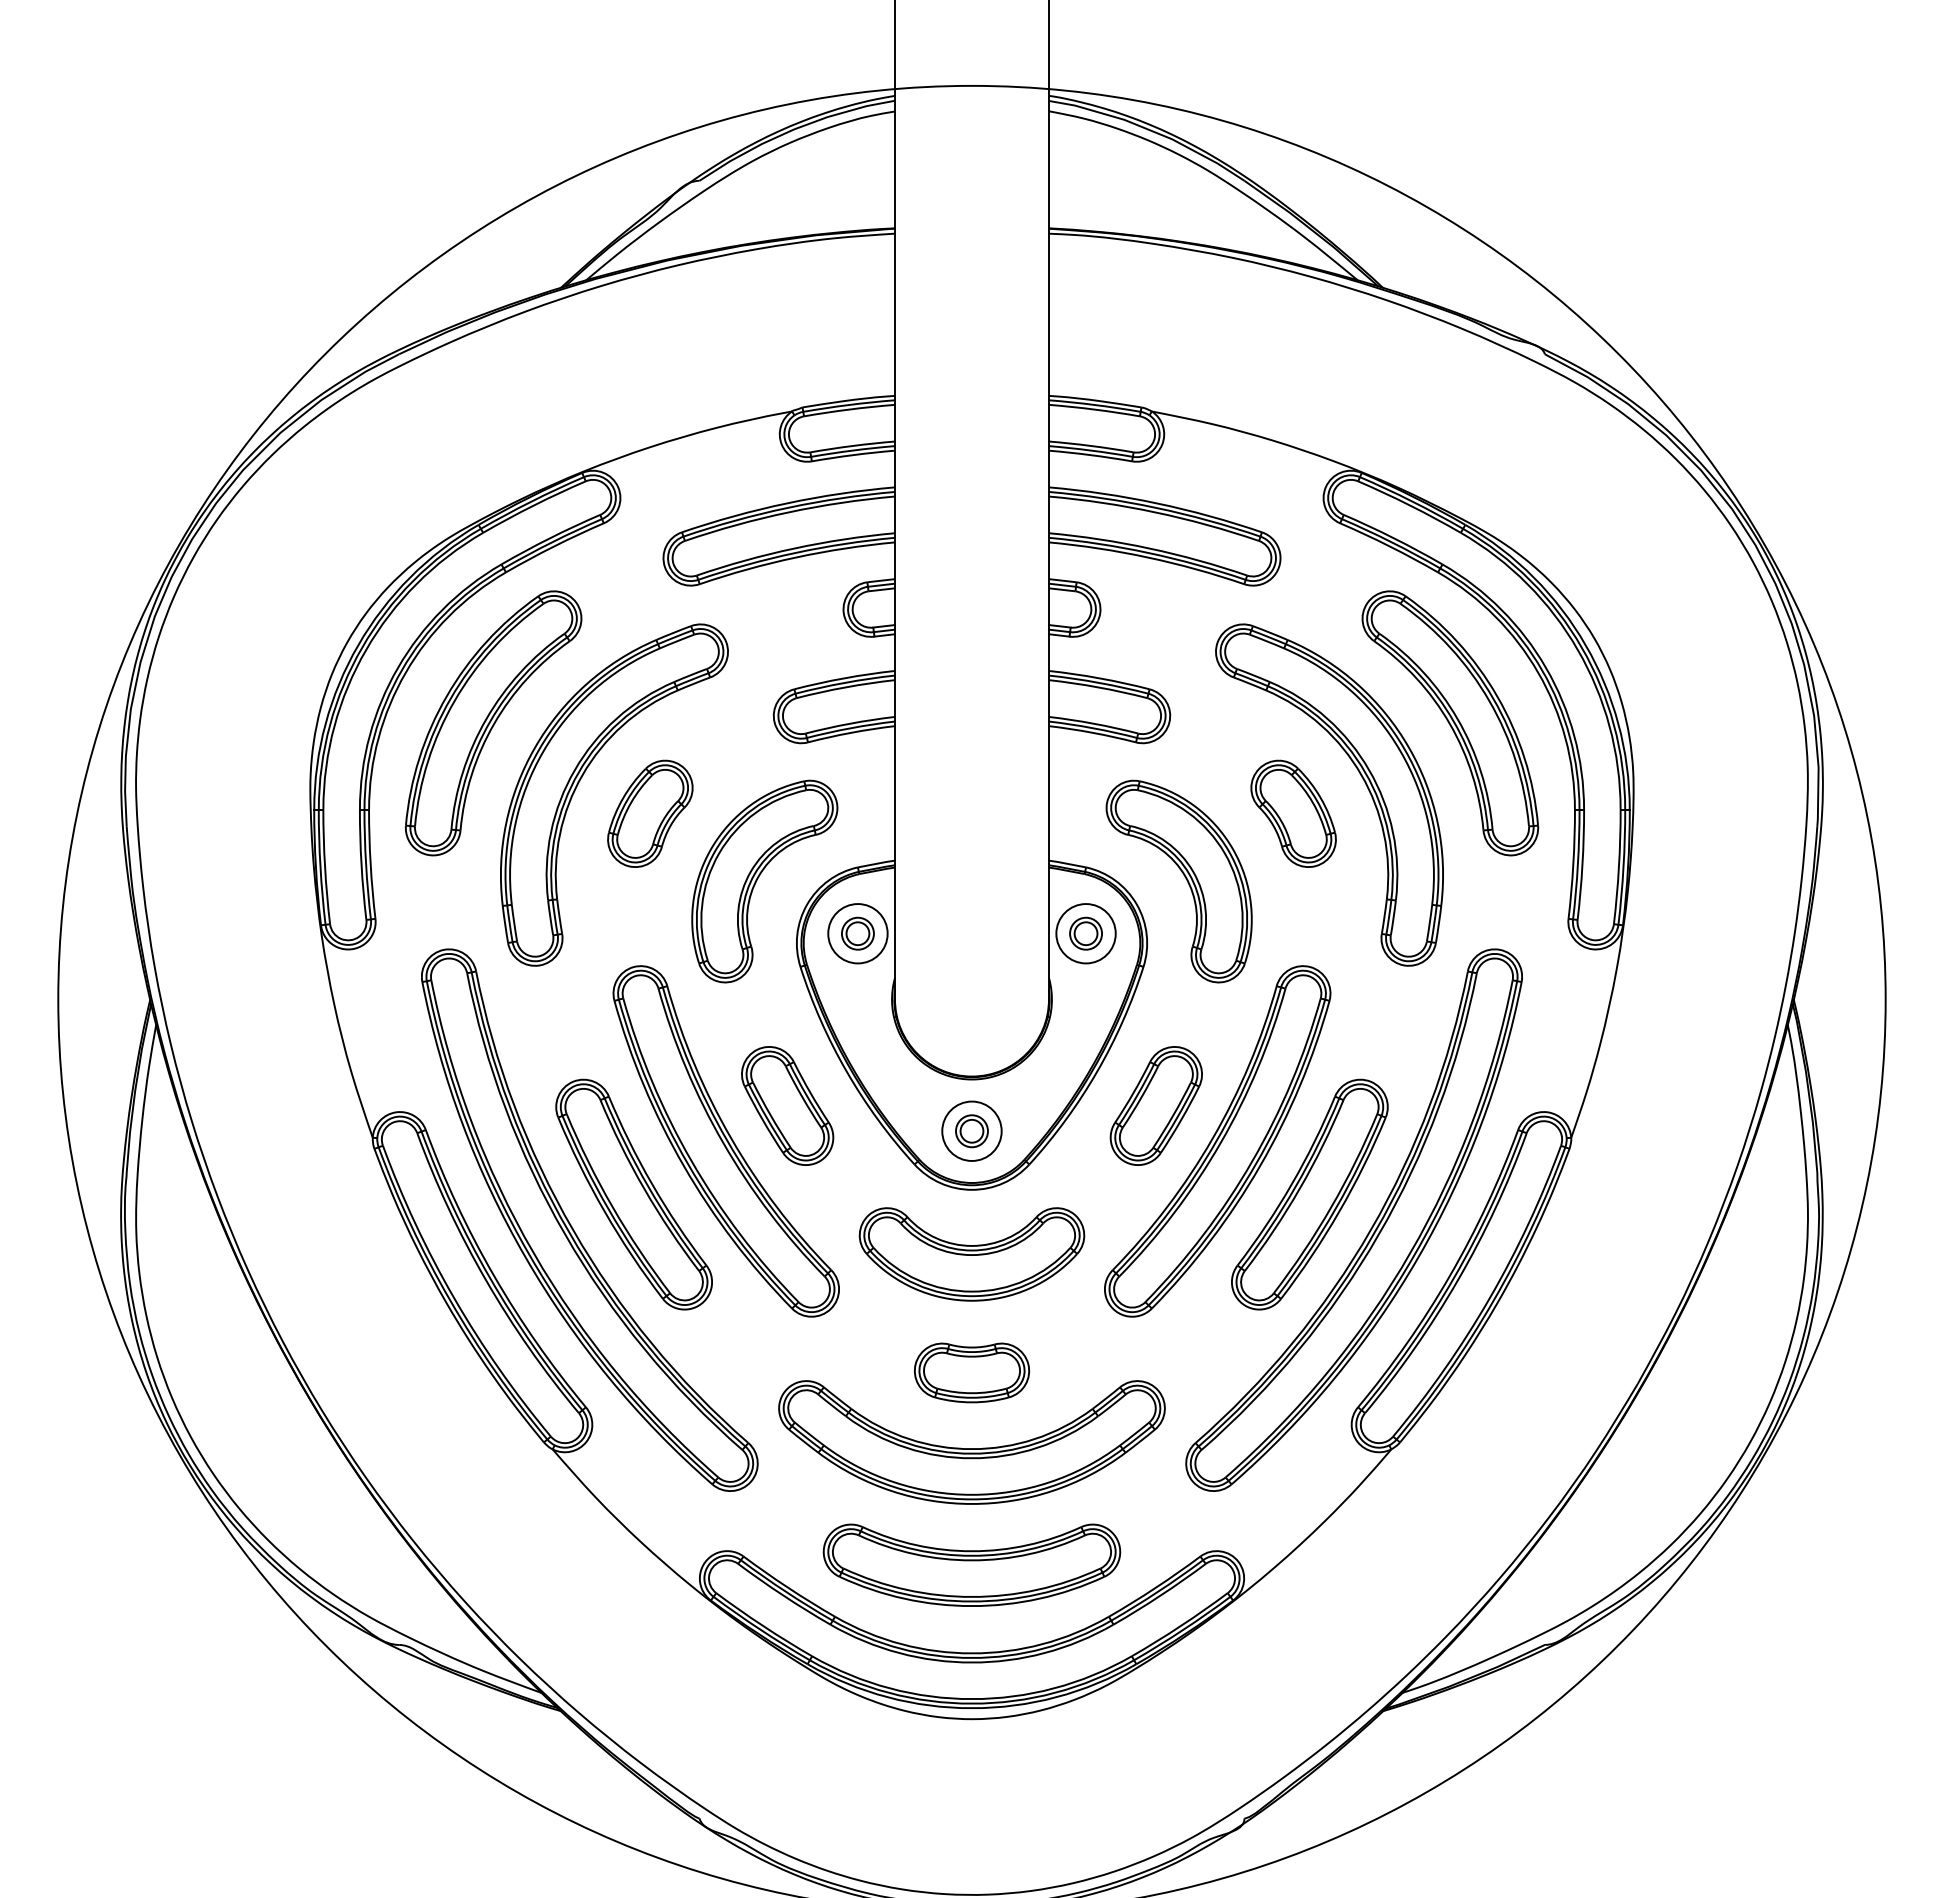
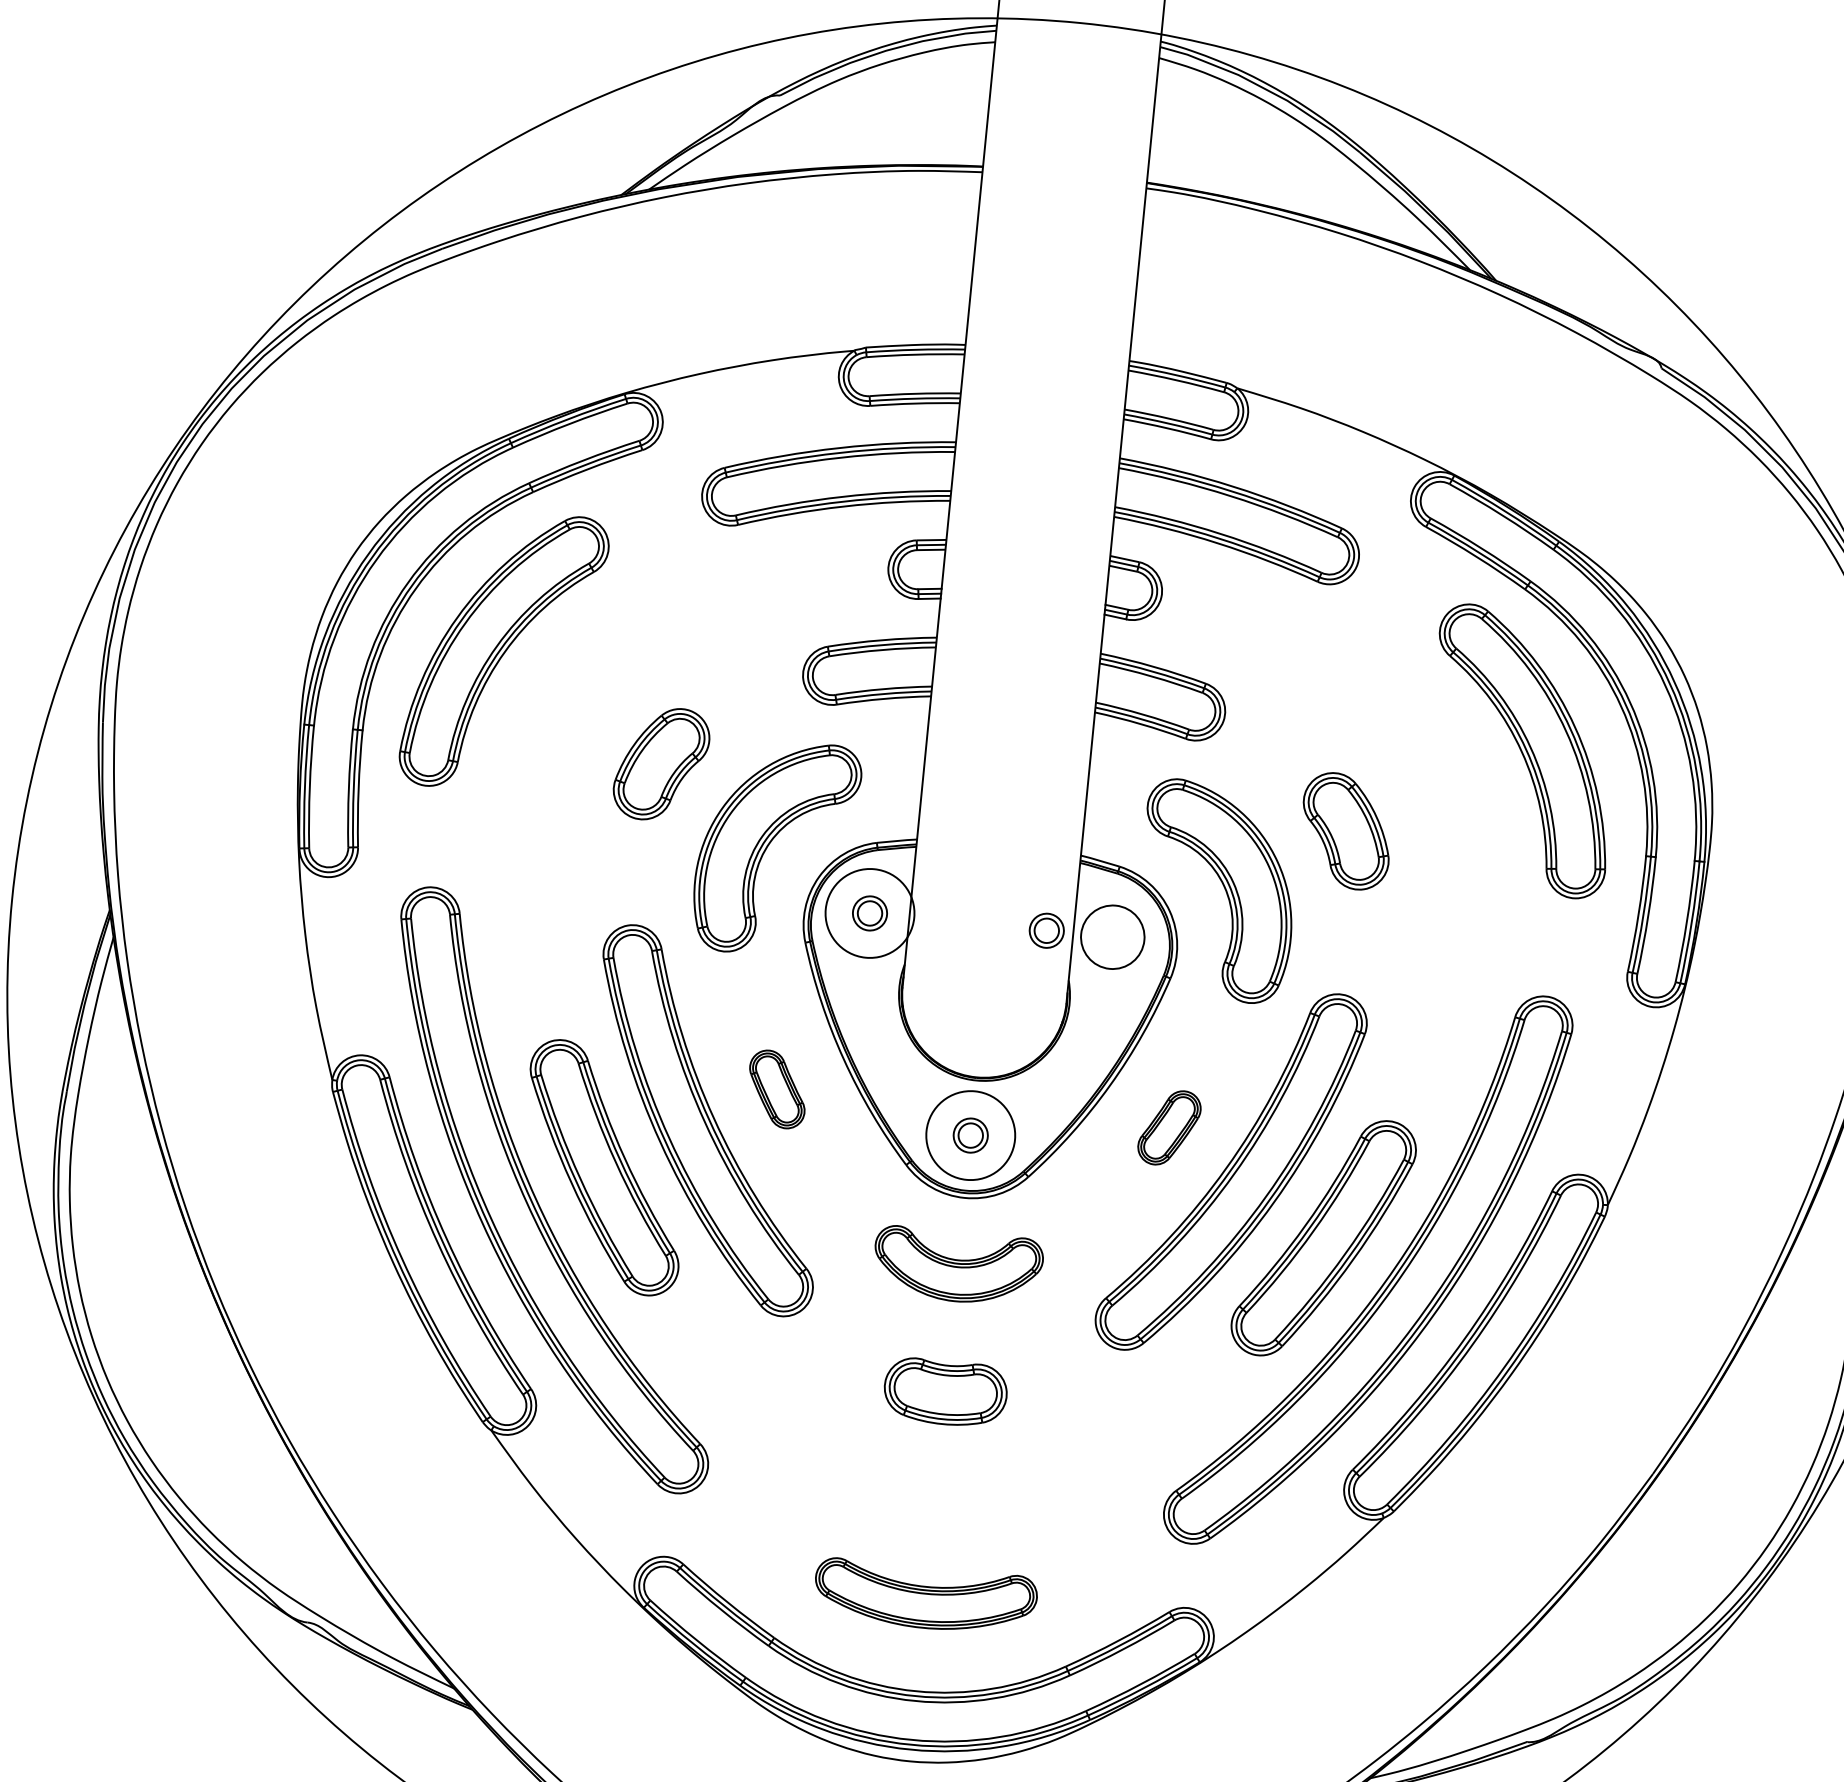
part: (584, 774) -> (595, 715), removed
part: (1361, 777) -> (1422, 799), removed
circle: (857, 933) -> (869, 913), size x1.4
part: (1085, 933) -> (1046, 930), moved
part: (787, 1105) -> (777, 1088), size x0.6
part: (1155, 1105) -> (1168, 1127), size x0.6
circle: (971, 1130) -> (970, 1134), size x1.4
part: (971, 1254) -> (957, 1266), size x0.7
part: (971, 1442) -> (937, 1466), removed
part: (971, 1564) -> (925, 1596), size x0.7

